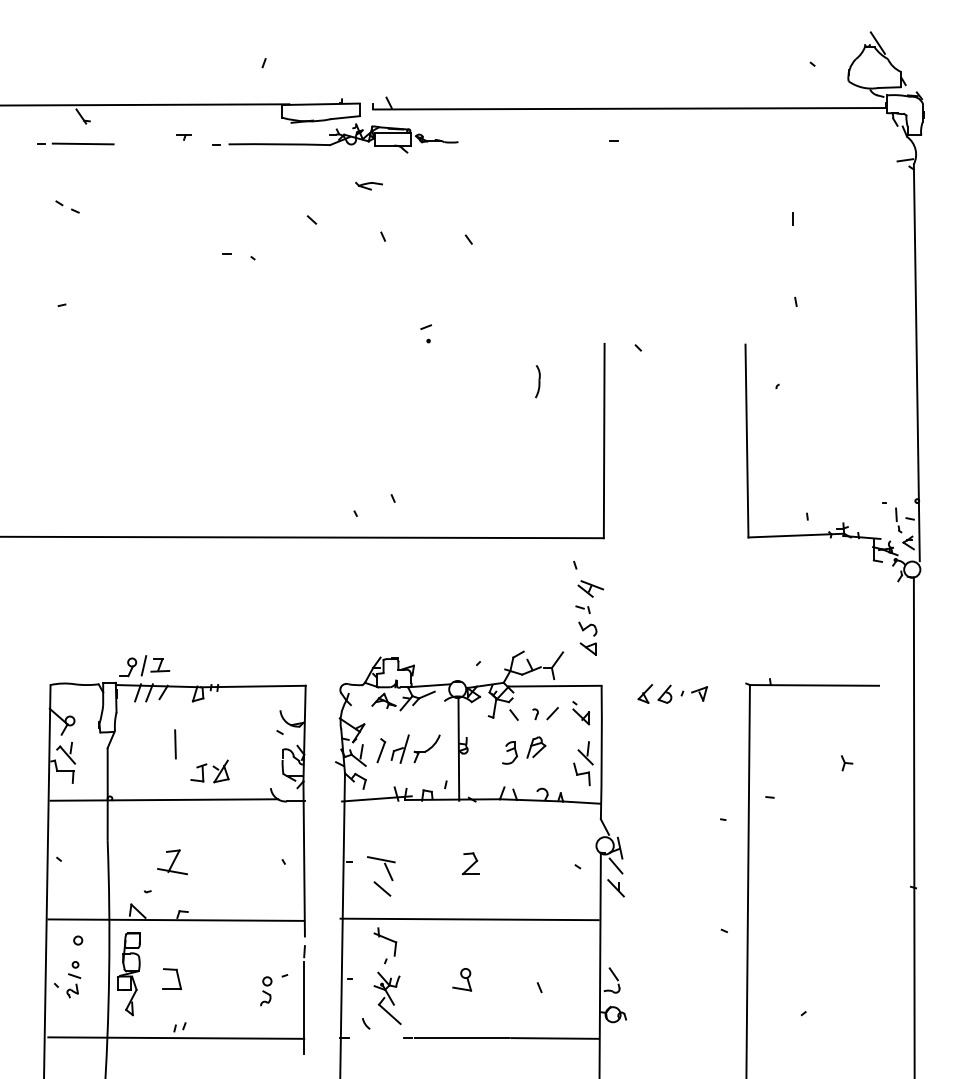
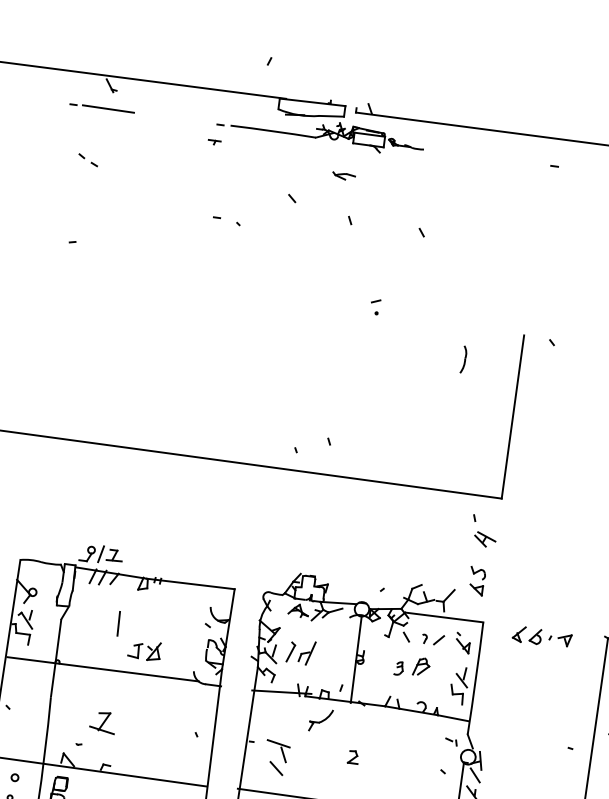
part: (183, 137) -> (213, 142), moved
part: (582, 609) -> (451, 741), moved
part: (426, 748) -> (320, 720), moved
part: (510, 752) -> (399, 668), size x0.7
part: (470, 863) -> (353, 756), size x0.7

